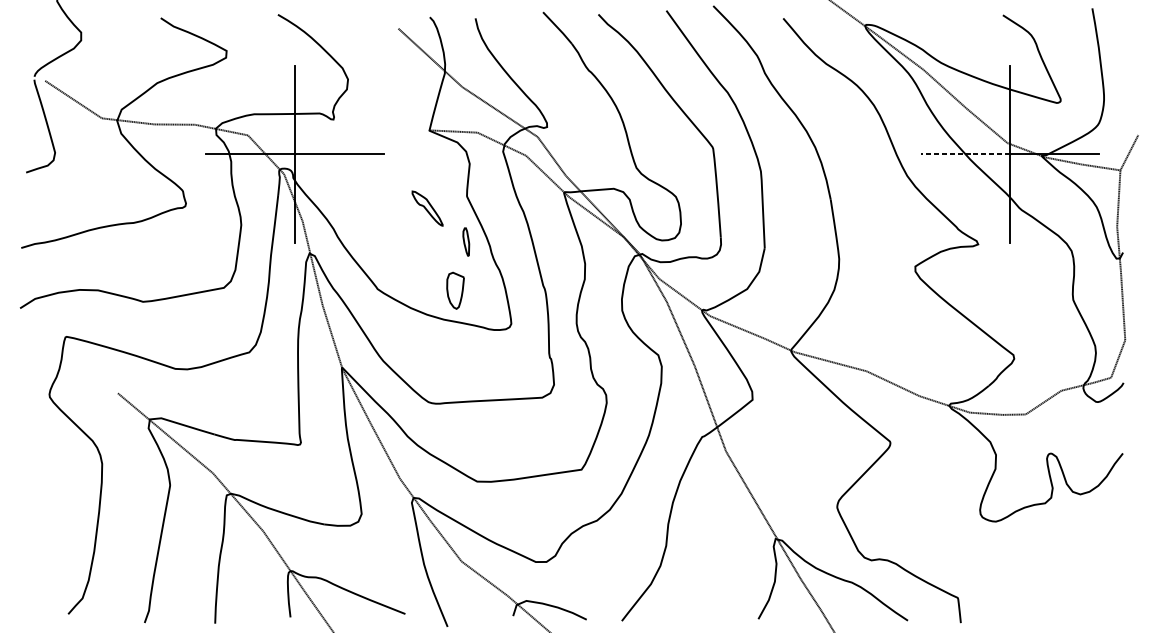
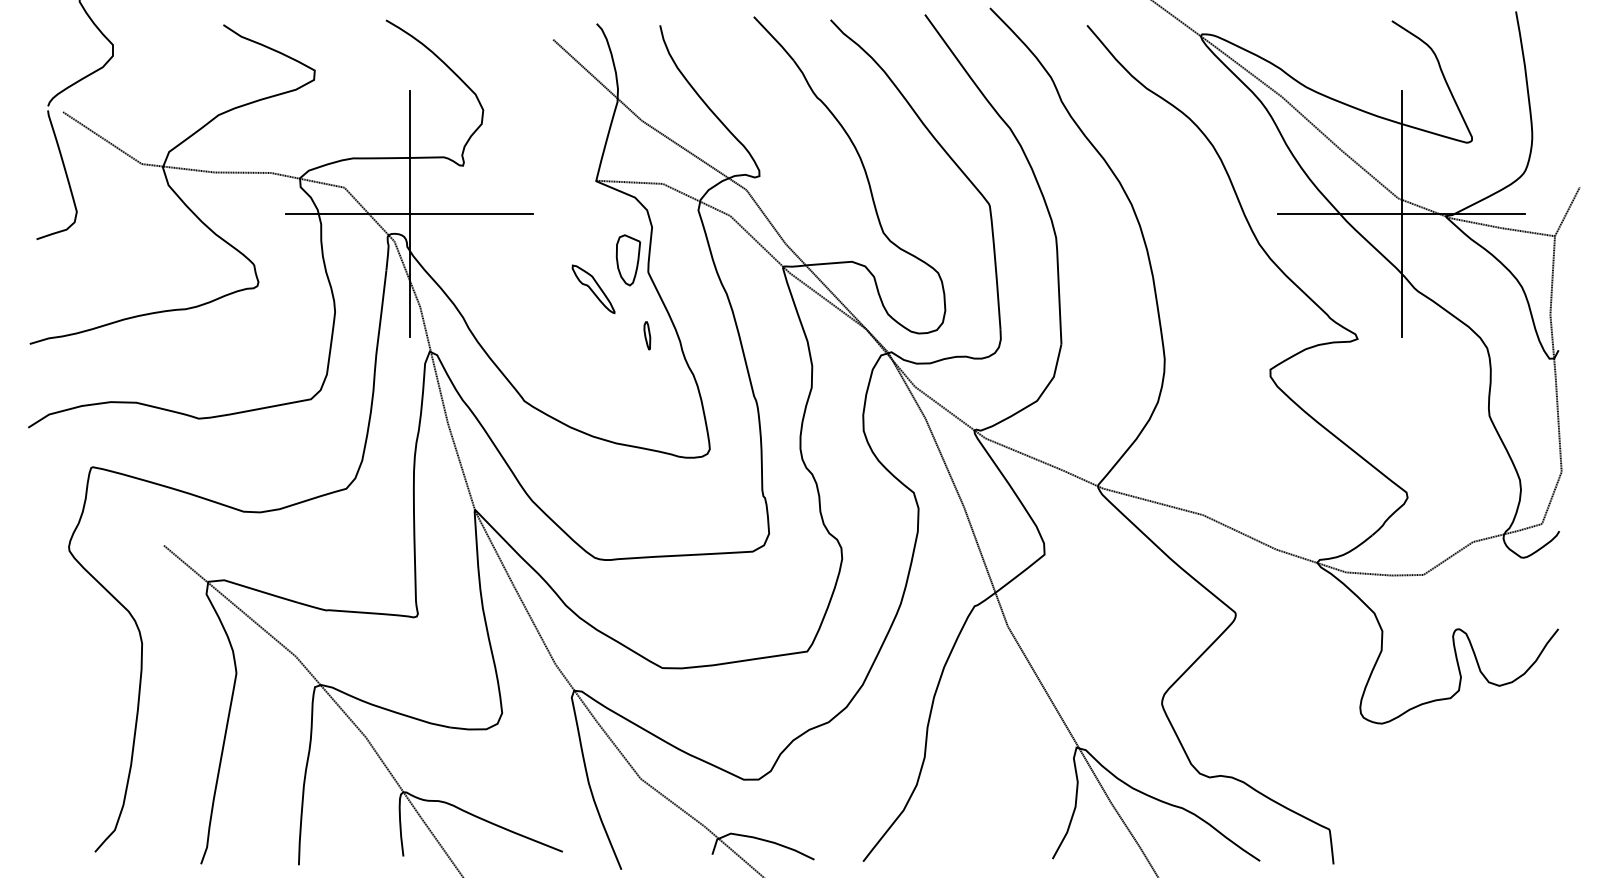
line: (965, 153) -> (1340, 213), dashed -> solid
part: (466, 241) -> (647, 335), size x0.71
part: (455, 290) -> (628, 260), moved

